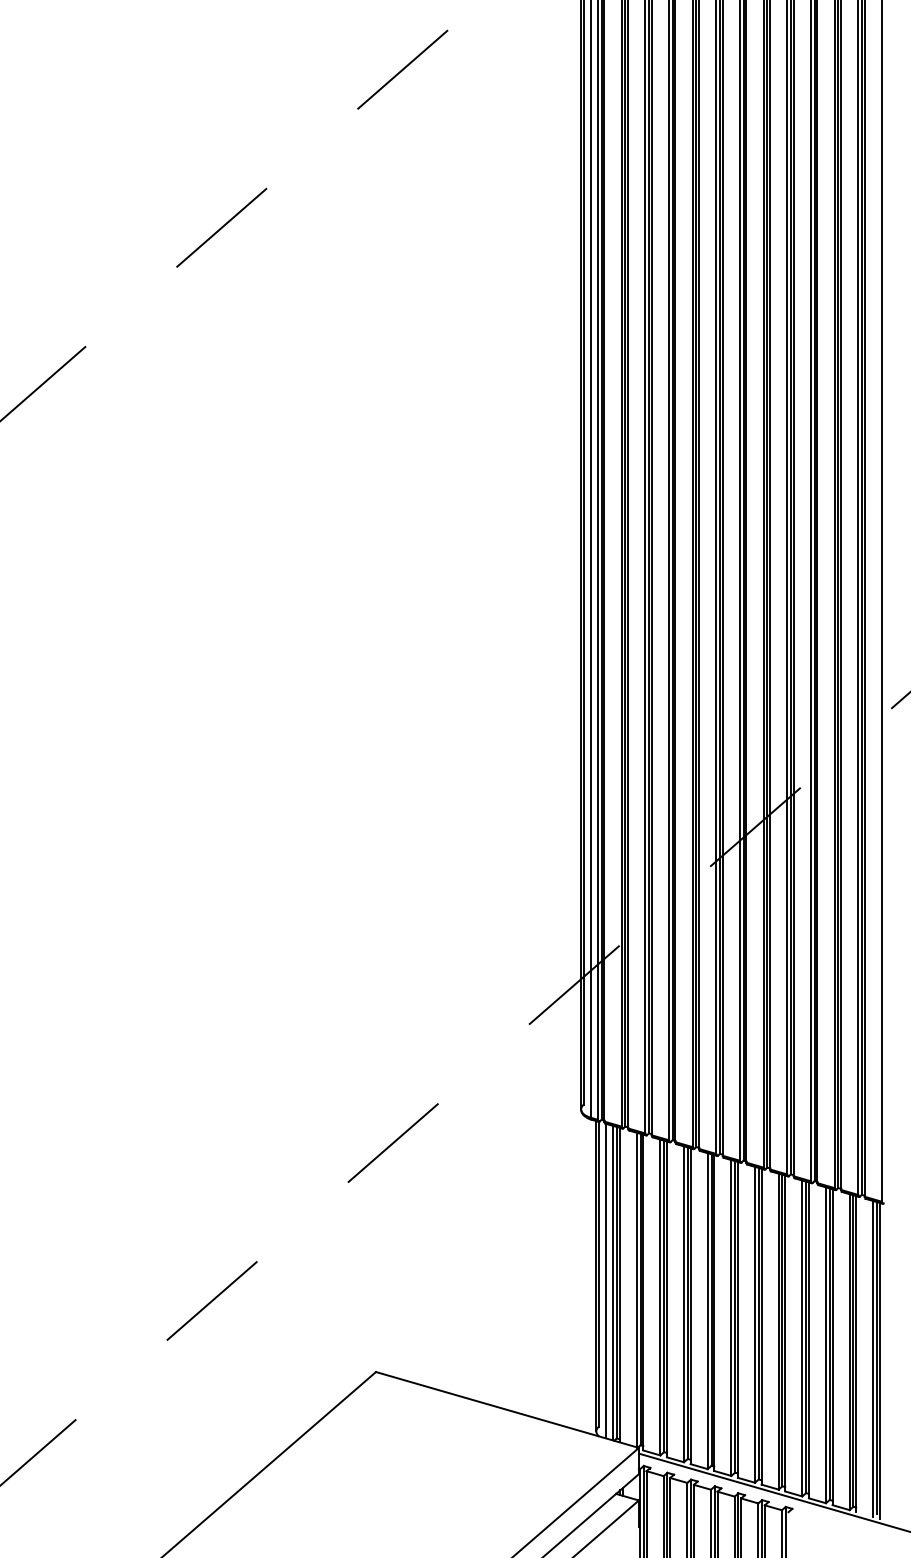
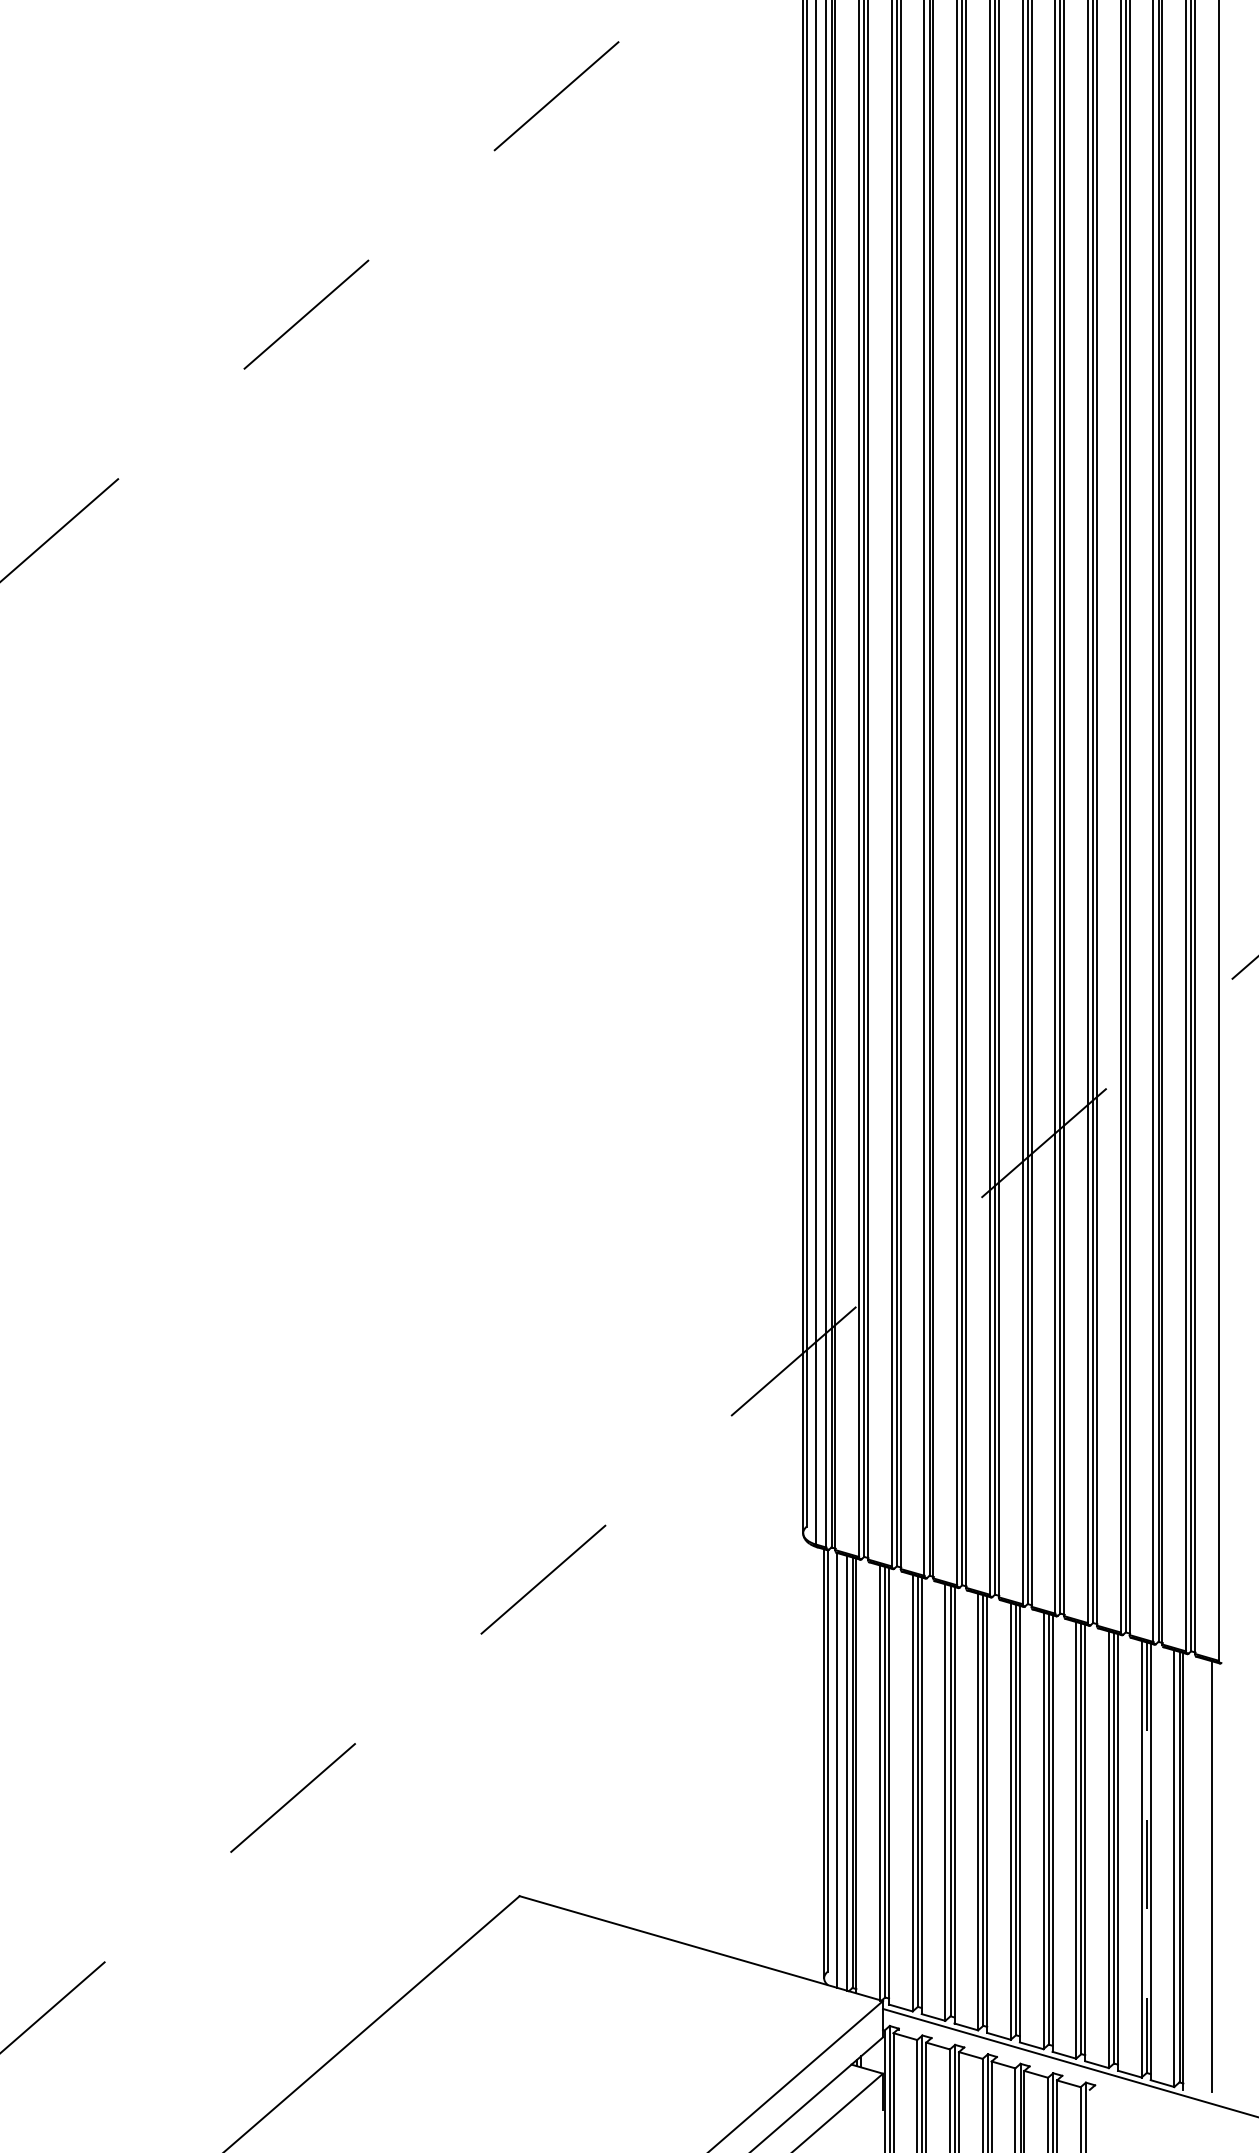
line: (829, 1344) -> (1146, 1858), solid -> dashed
line: (872, 1358) -> (1206, 1877), removed
line: (880, 1361) -> (1216, 1881), removed

